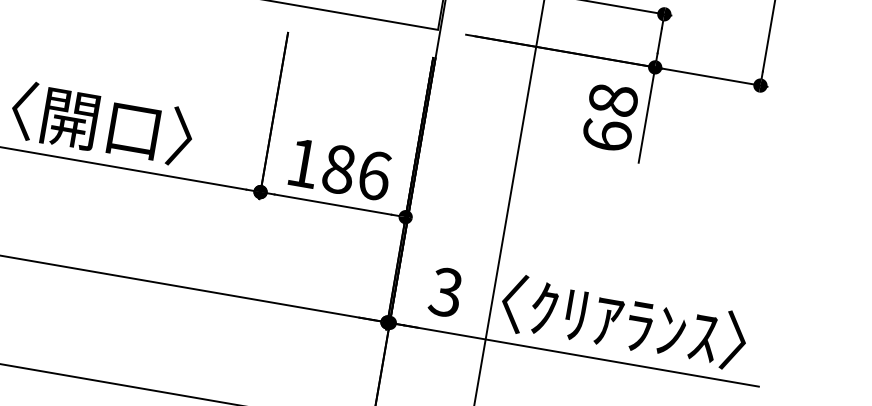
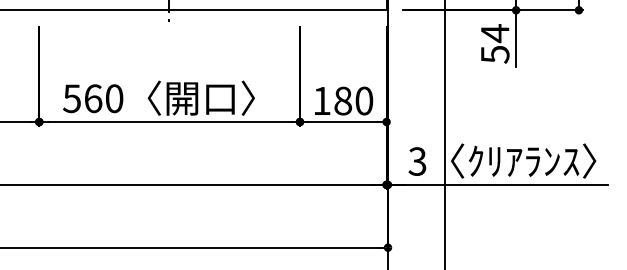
text: (609, 116) -> (494, 43), 68 -> 54
text: (374, 174) -> (364, 100), 186 -> 180

